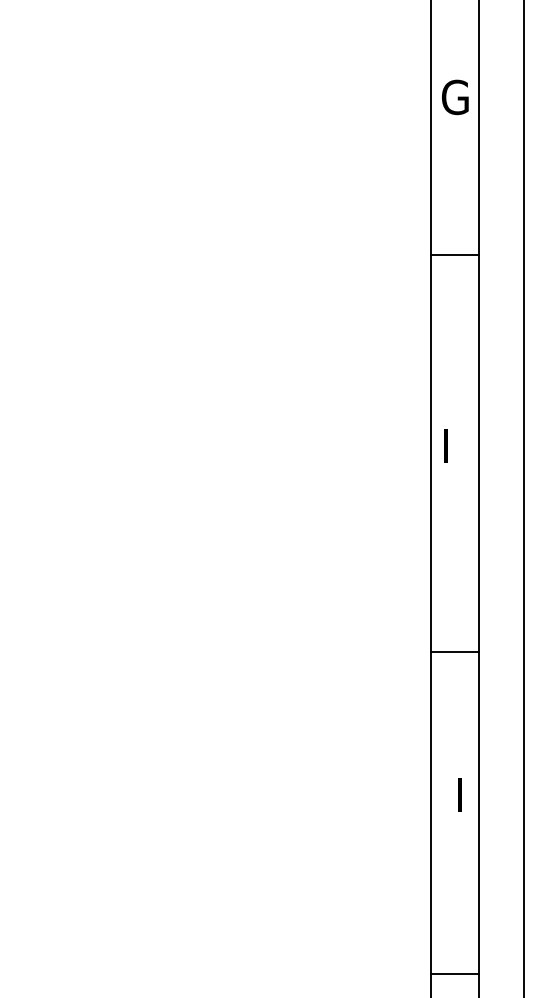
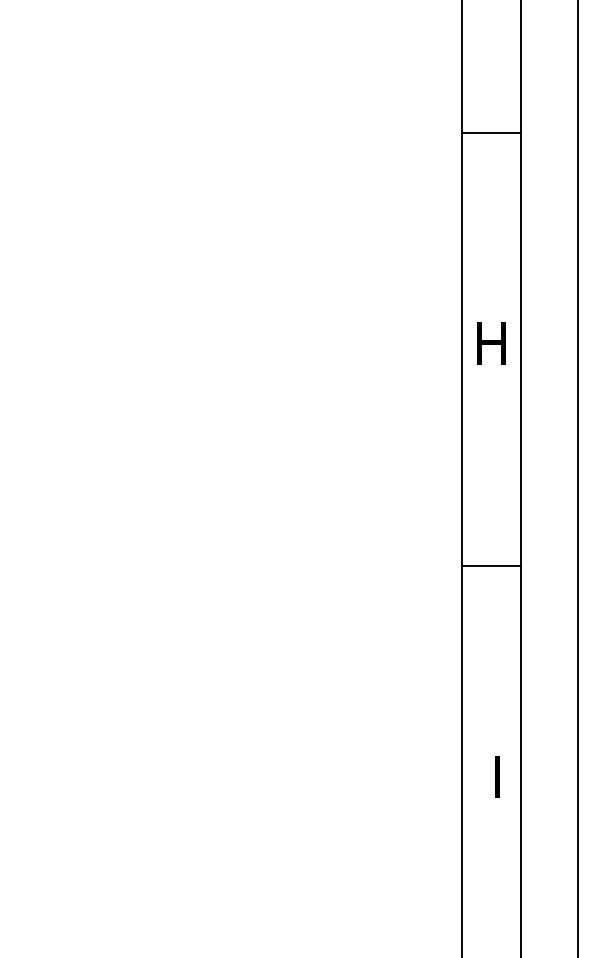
line: (454, 254) -> (490, 132), moved
text: (457, 445) -> (494, 342), I -> H
line: (454, 652) -> (490, 566), moved

